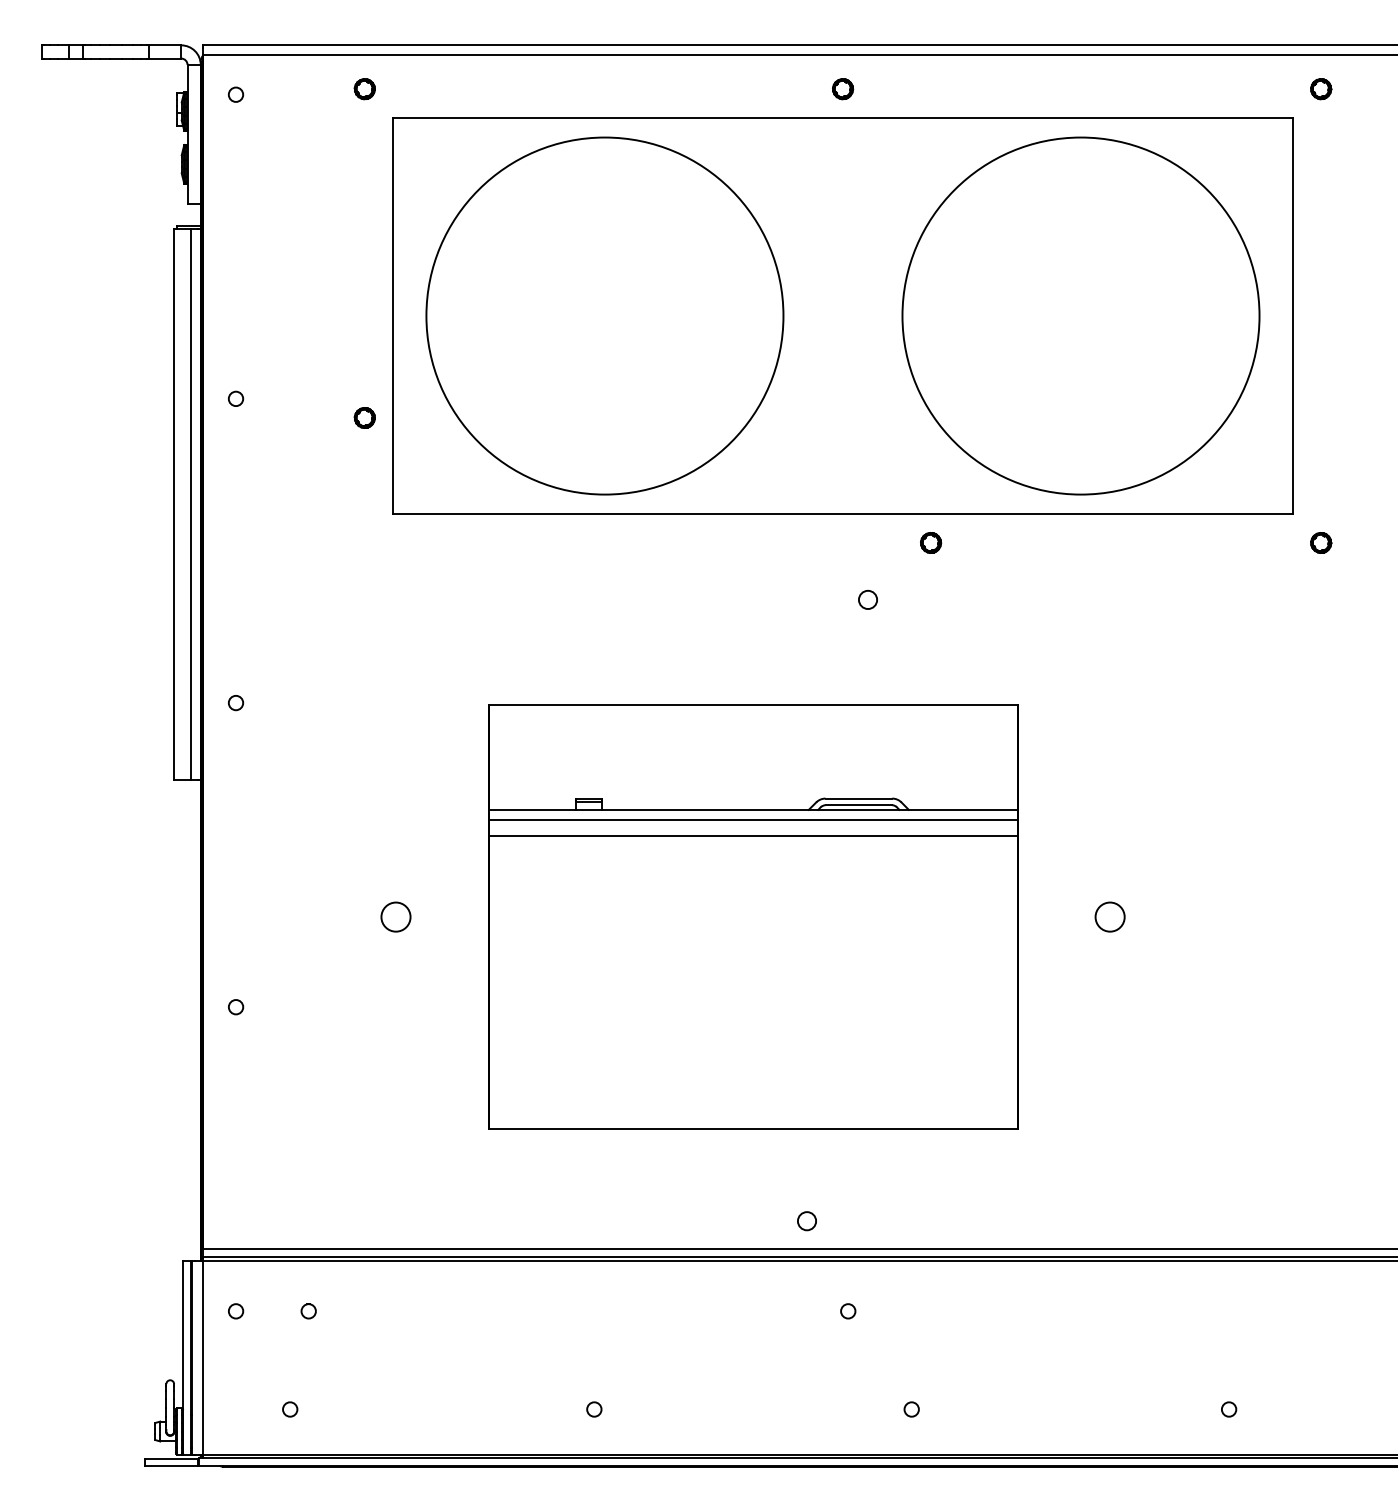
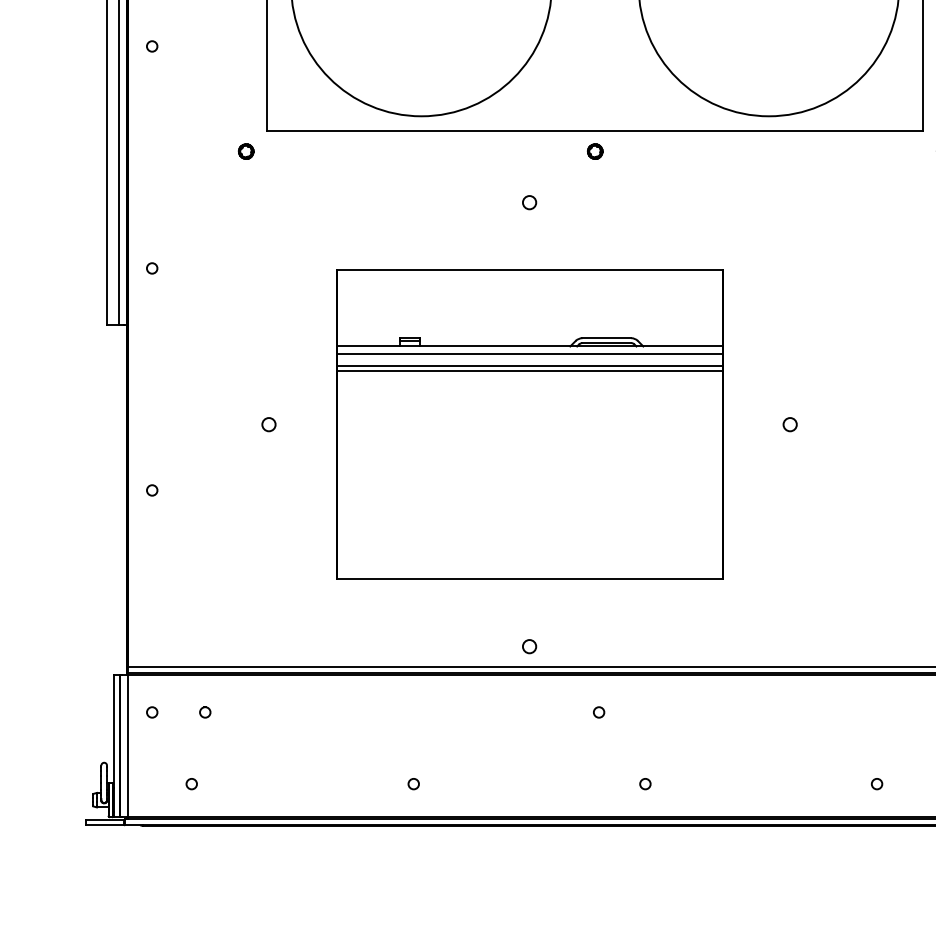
part: (364, 417) -> (245, 151), moved
part: (931, 542) -> (595, 151), moved
circle: (867, 599) -> (529, 202), moved
line: (752, 843) -> (529, 370), added
circle: (395, 916) -> (268, 424), size x0.62
circle: (1109, 916) -> (789, 424), size x0.62
circle: (806, 1221) -> (529, 646), moved

